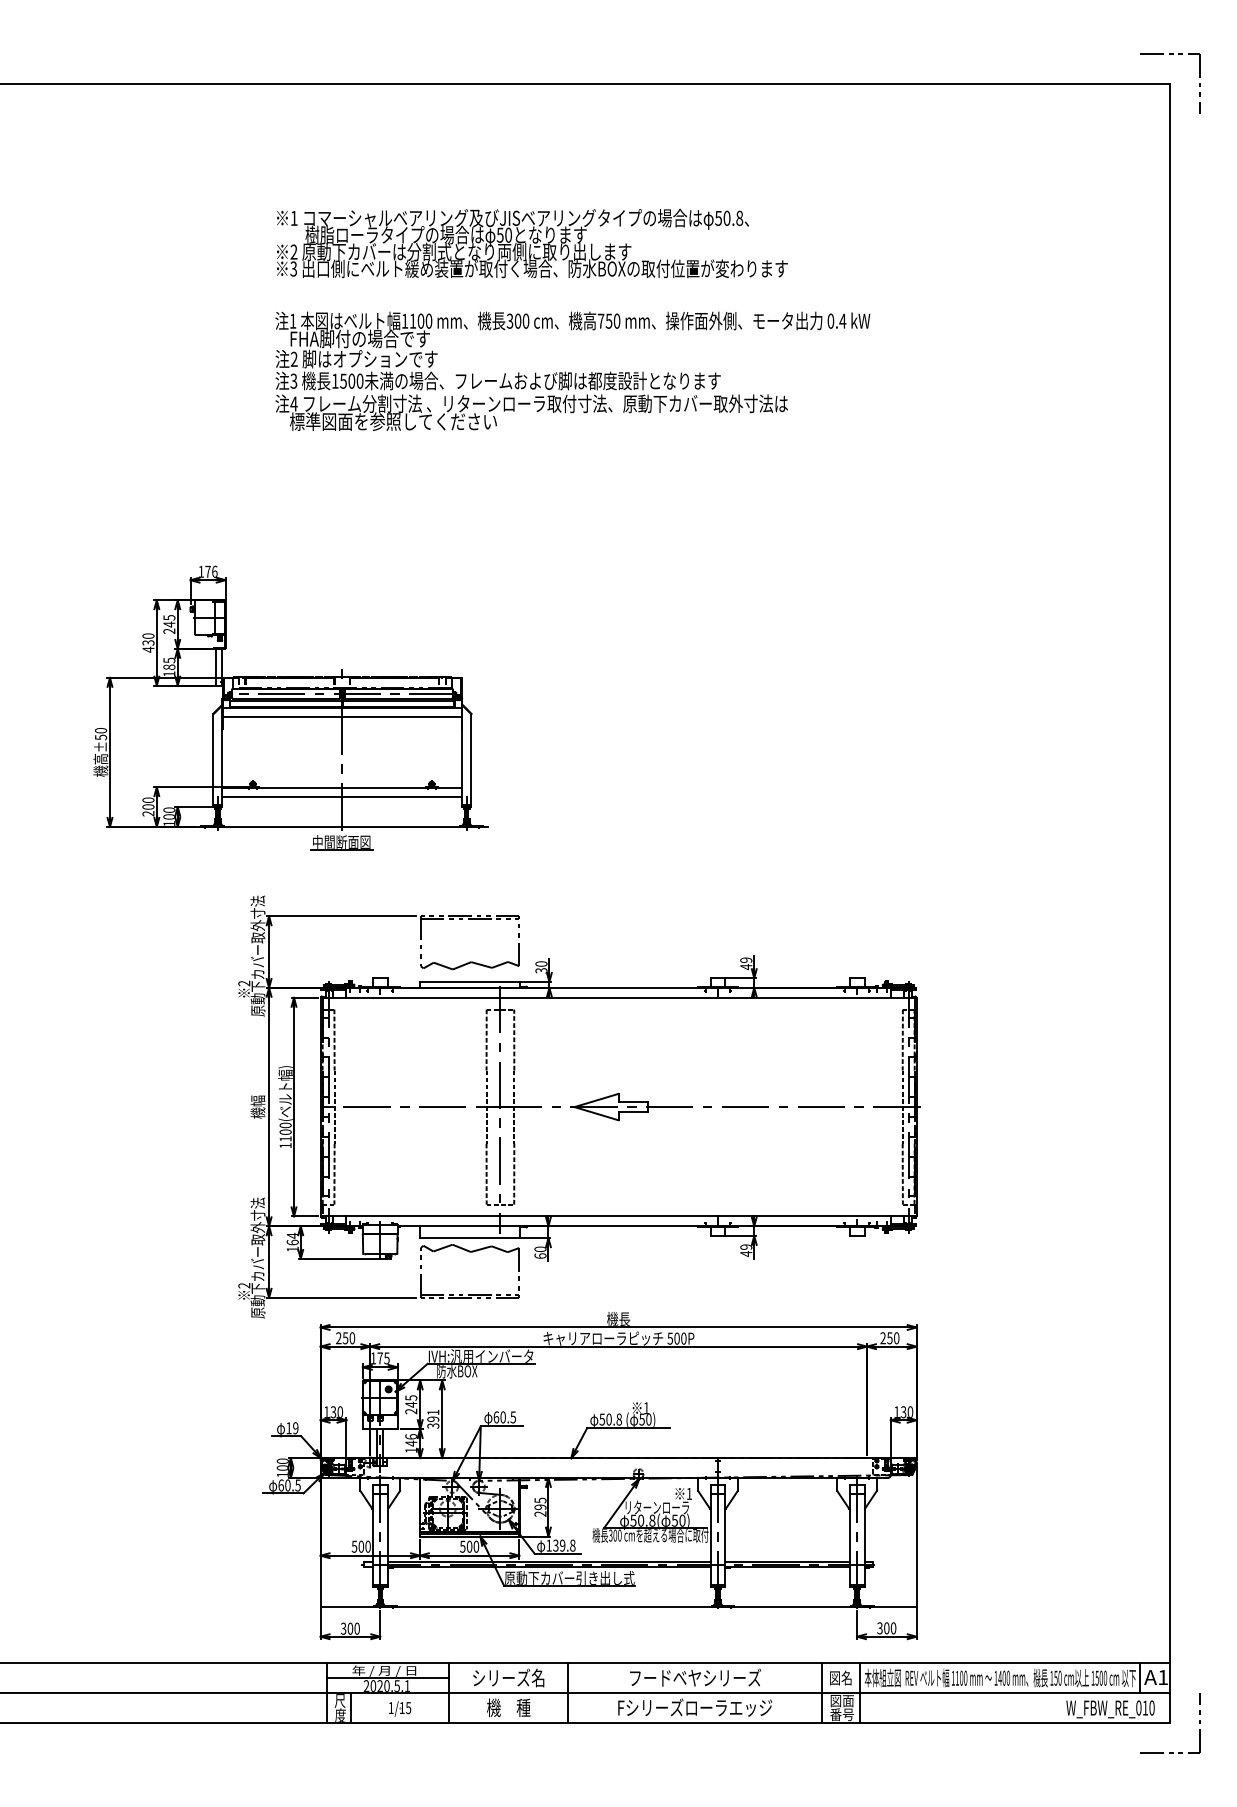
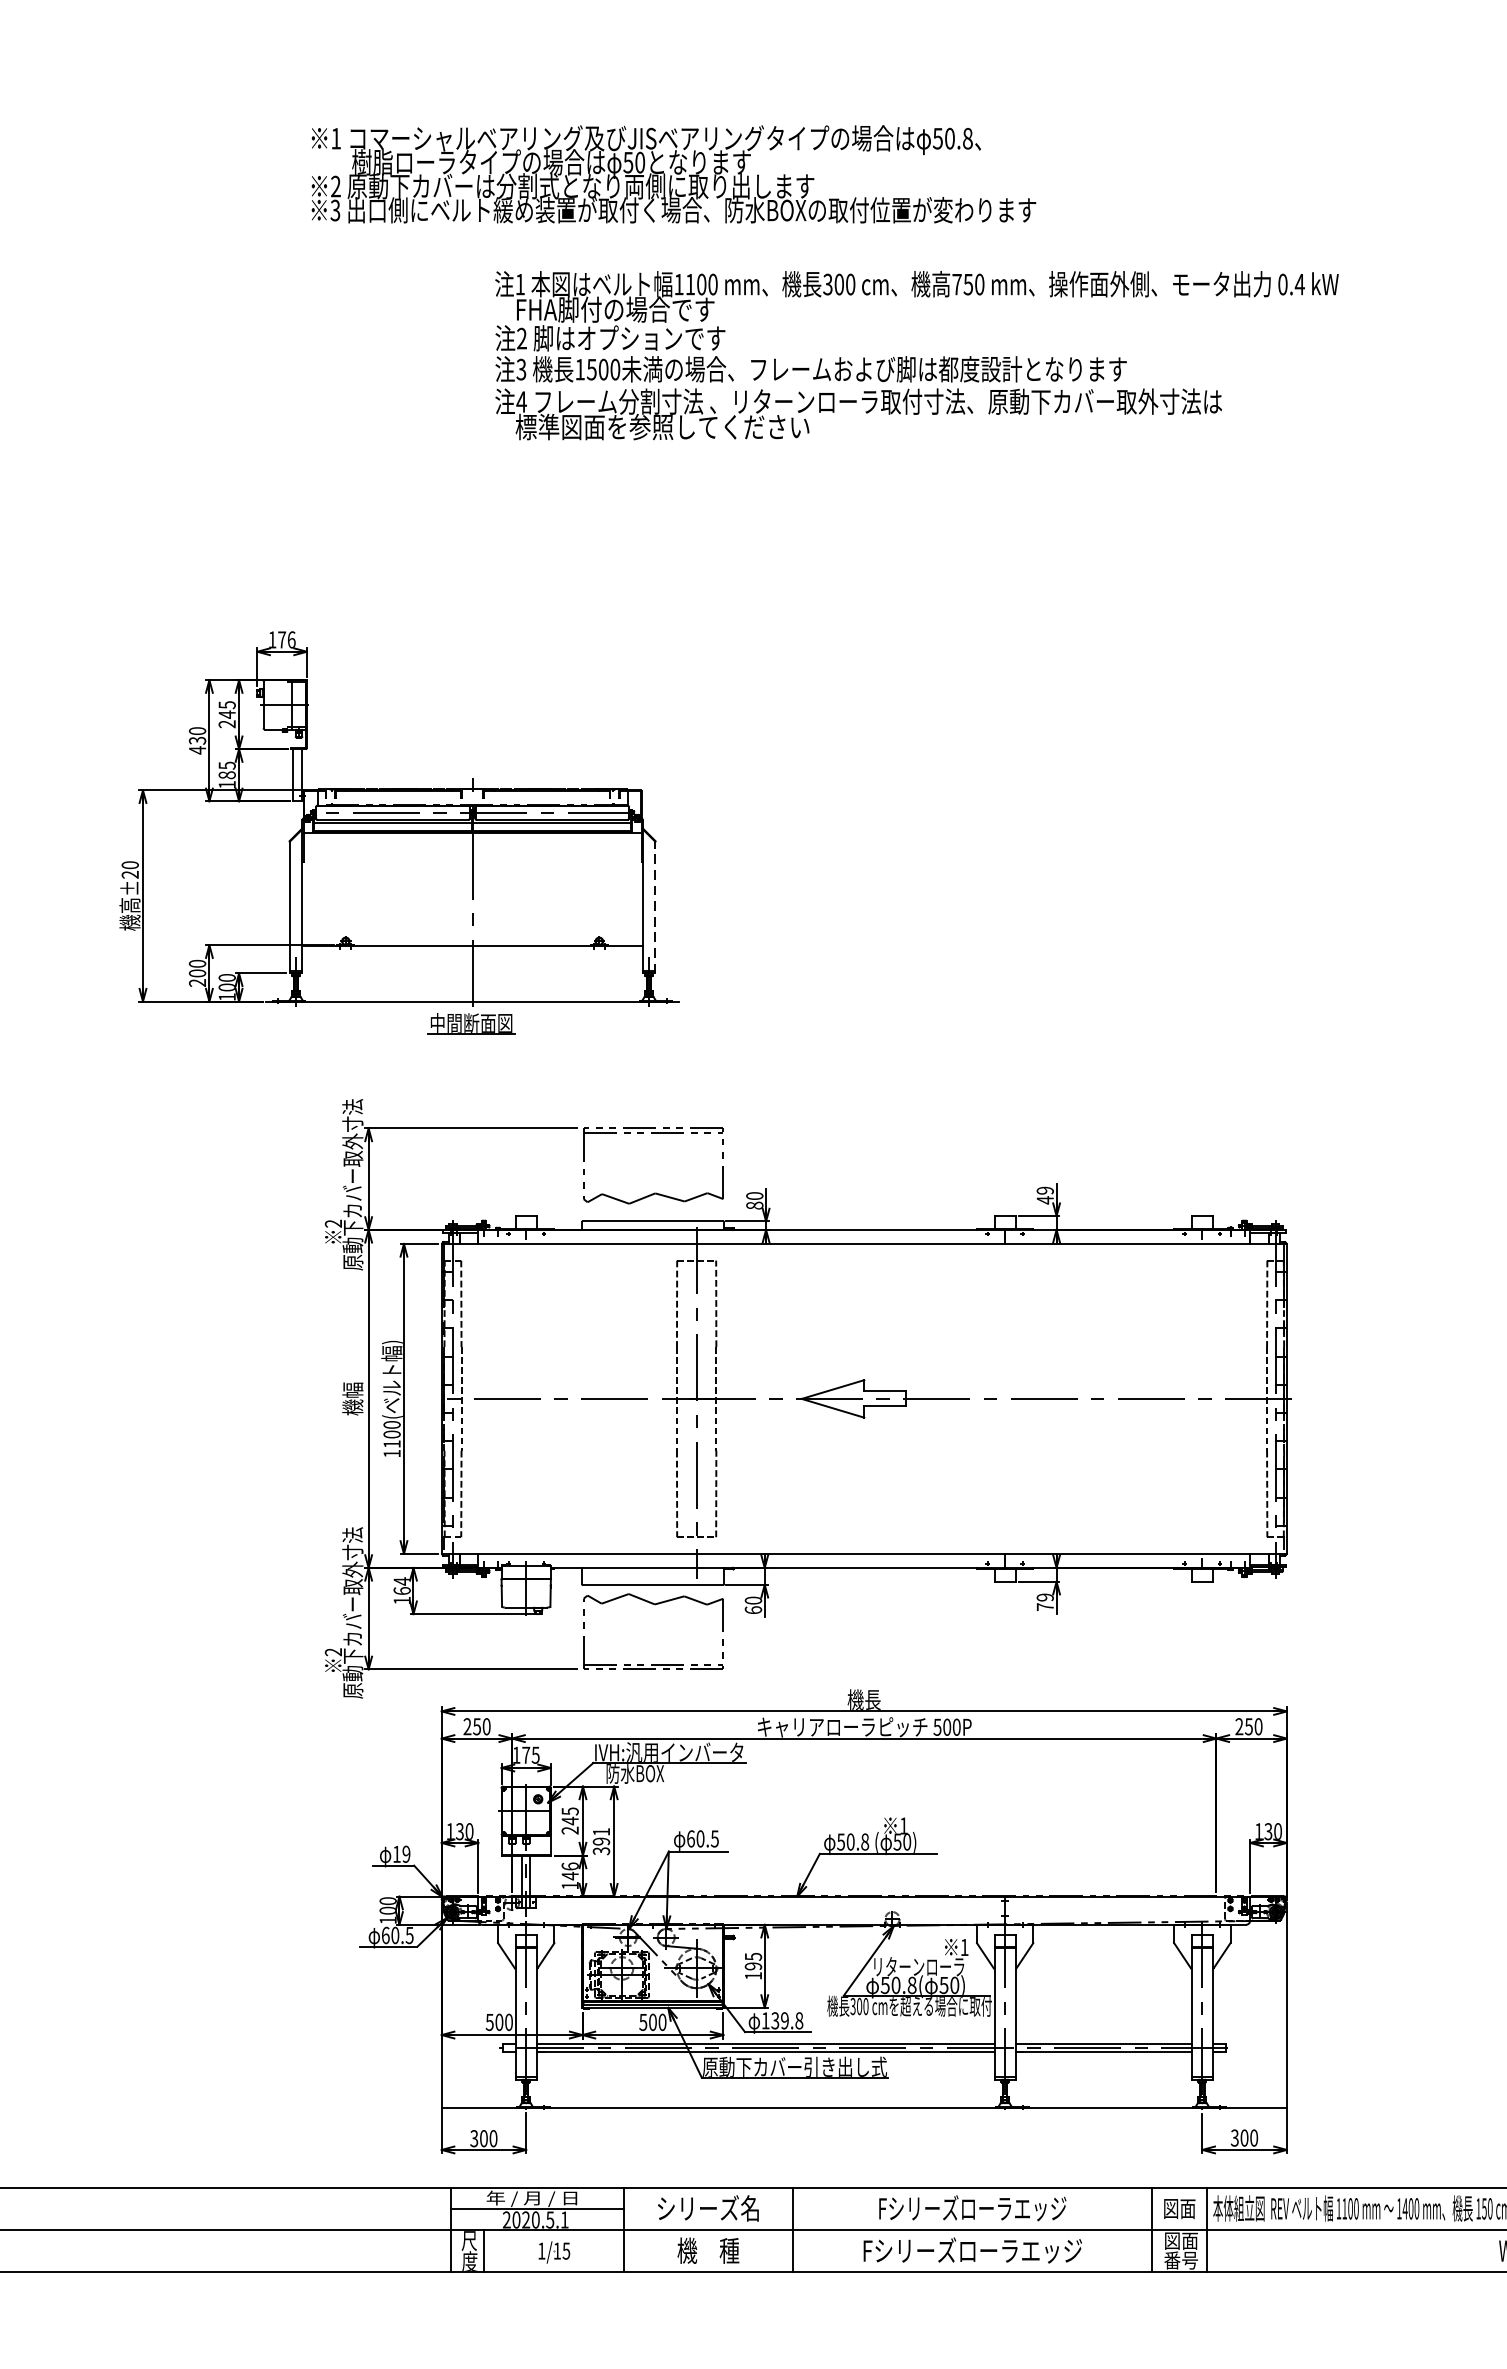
text: (532, 243) -> (674, 174), moved
text: (572, 370) -> (916, 354), moved
line: (342, 716) -> (472, 845), removed
text: (101, 737) -> (130, 874), ±50 -> ±20
line: (471, 760) -> (655, 907), solid -> dashed
line: (342, 796) -> (472, 958), removed
text: (541, 970) -> (754, 1205), 30 -> 80
text: (746, 1253) -> (1045, 1606), 49 -> 79
text: (540, 1513) -> (753, 1975), 295 -> 195
text: (695, 1677) -> (973, 2207), フードベヤシリーズ -> Fシリーズローラエッジ
text: (846, 1677) -> (1187, 2207), 図名 -> 図面

